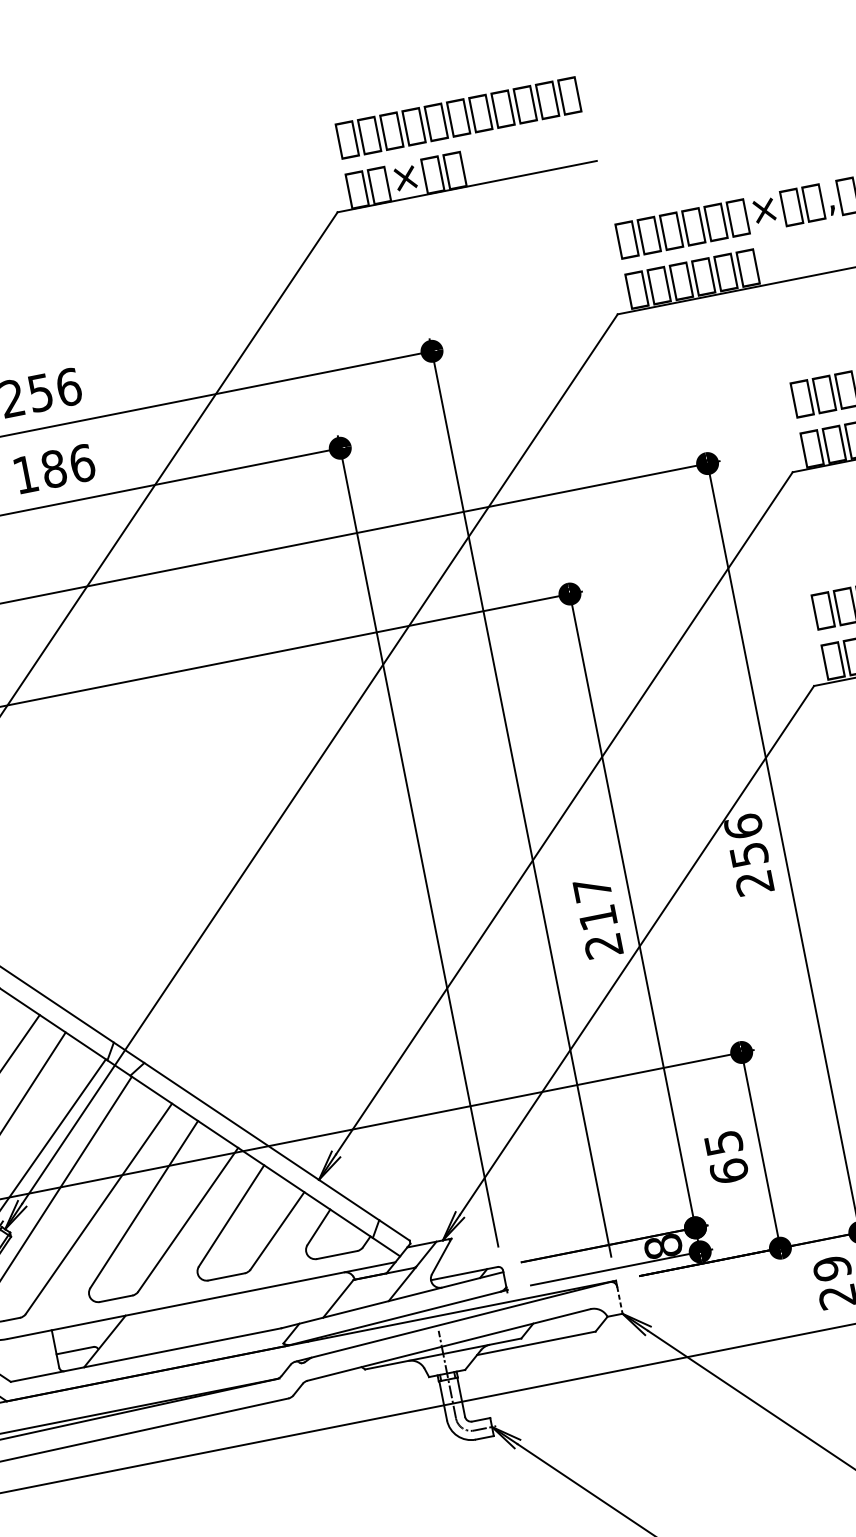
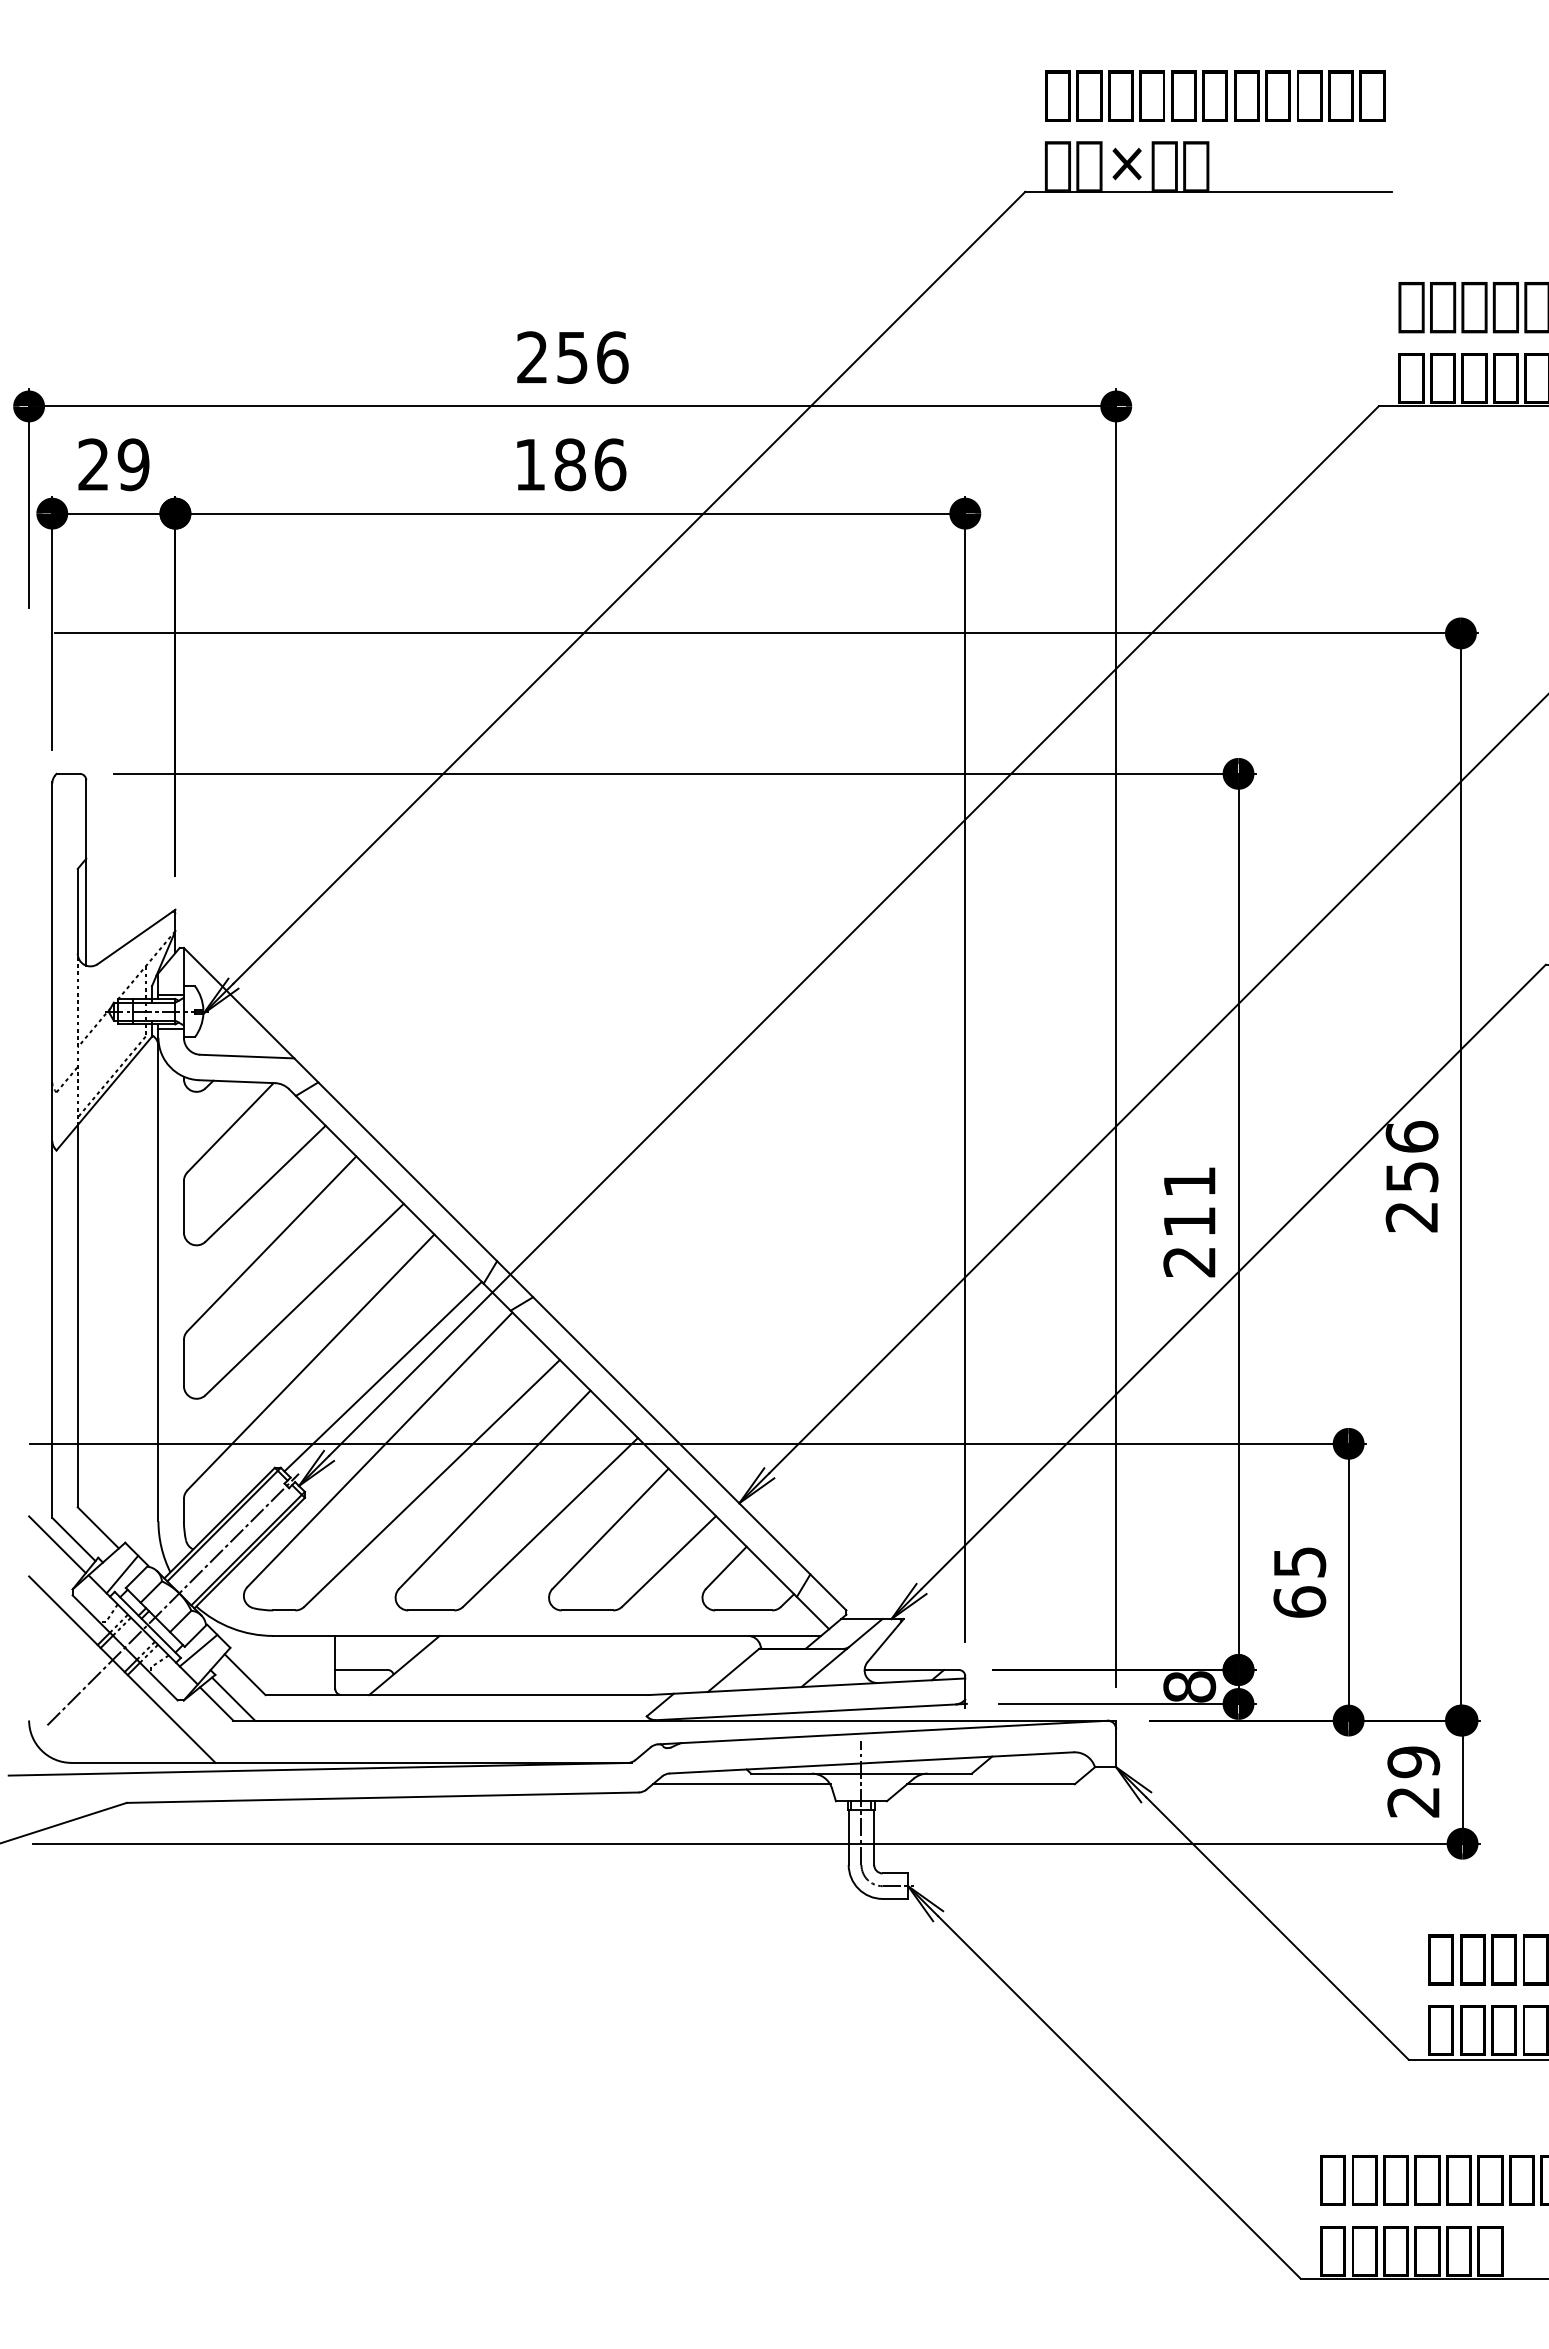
text: (592, 889) -> (1189, 1181), 217 -> 211
line: (620, 1300) -> (1116, 1748), dashed -> solid
line: (359, 1378) -> (741, 1784), added

